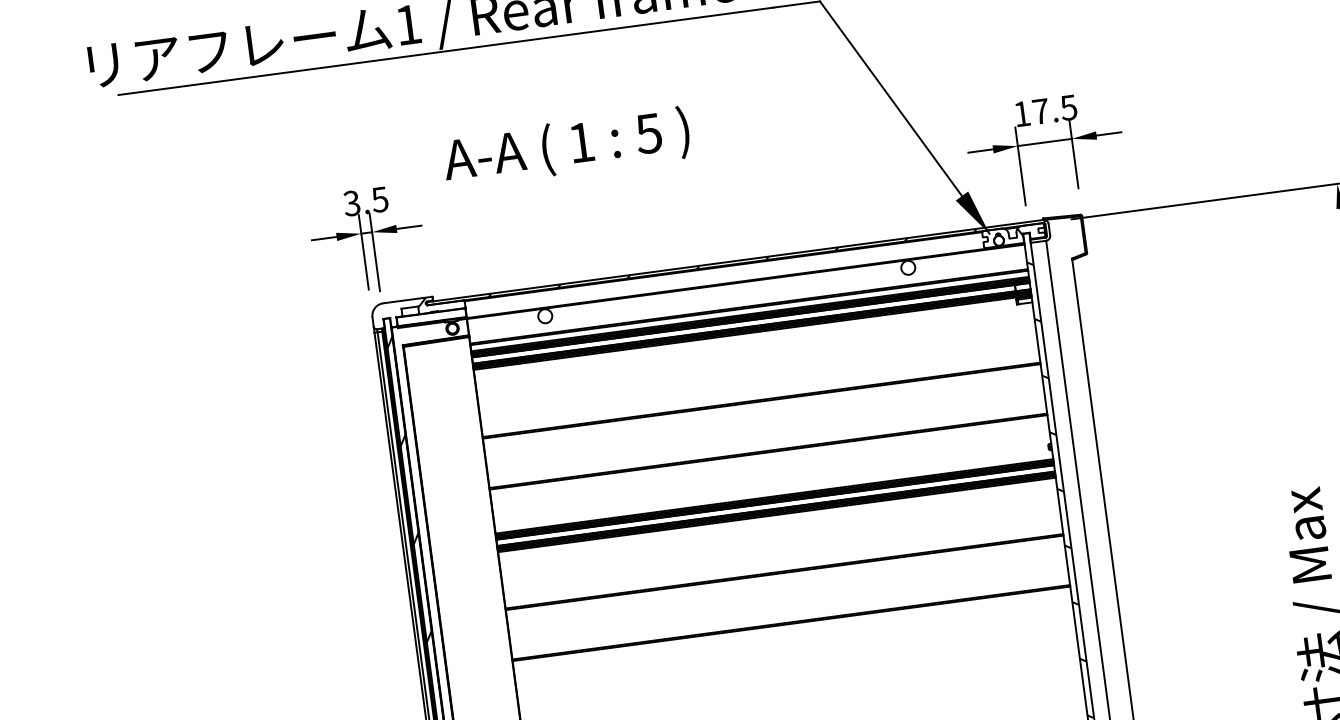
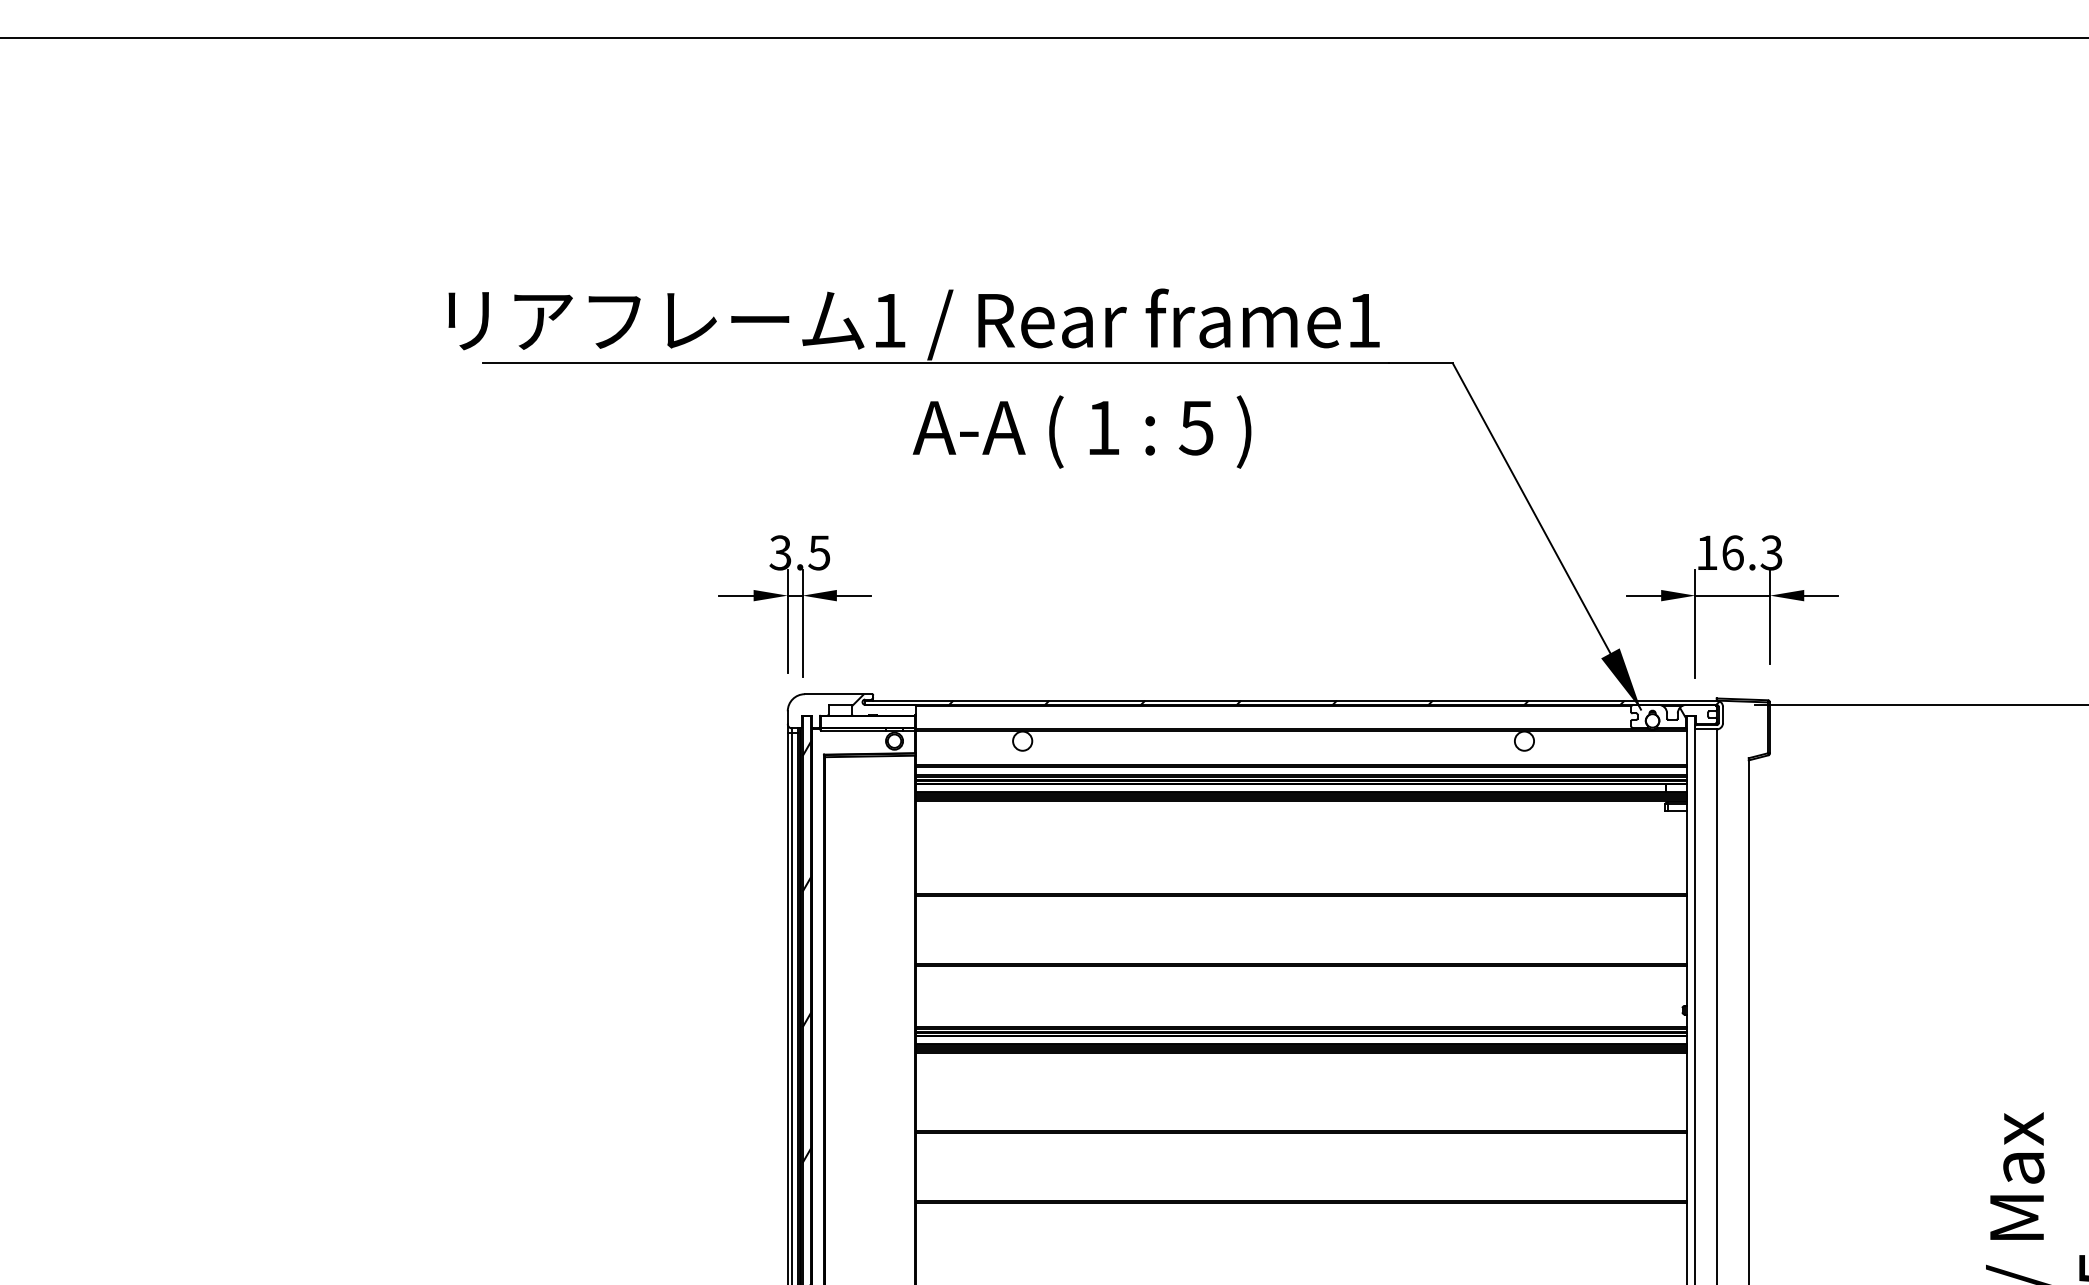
text: (1055, 109) -> (1752, 552), 17.5 -> 16.3
text: (566, 147) -> (1081, 431), moved
hatch: (1052, 433) -> (1690, 992), removed

